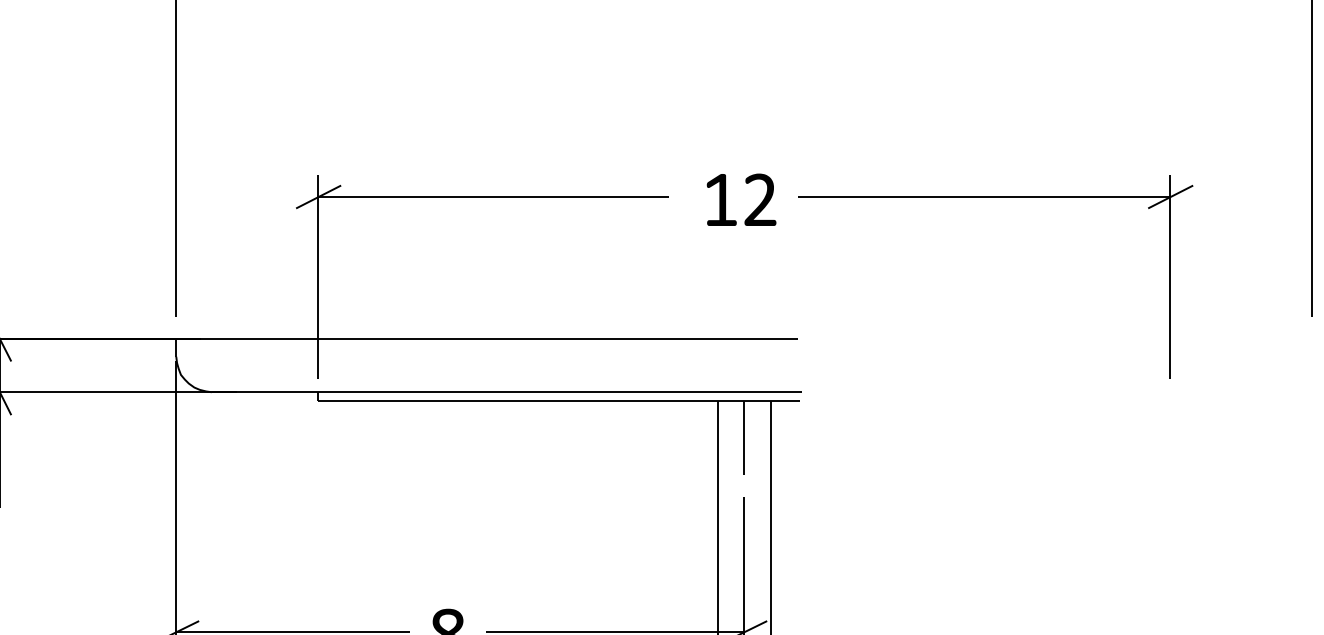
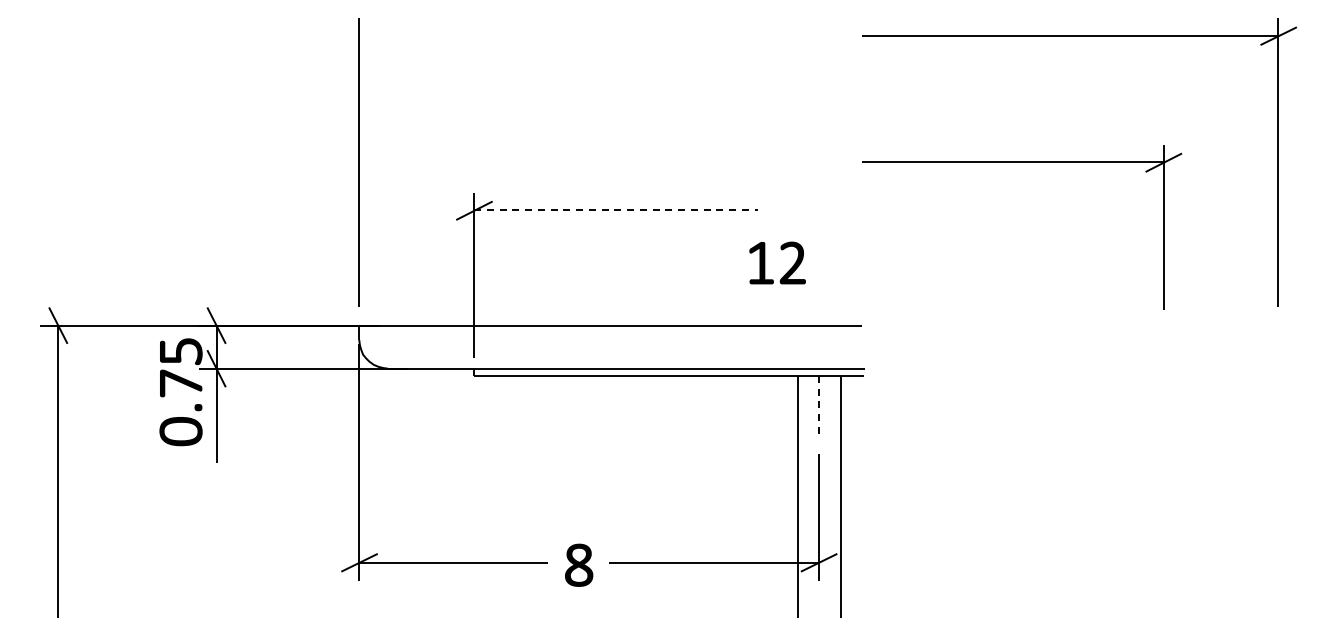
line: (494, 196) -> (616, 210), solid -> dashed
part: (996, 196) -> (1022, 162), moved
part: (726, 199) -> (765, 262), moved
line: (743, 437) -> (818, 405), solid -> dashed

